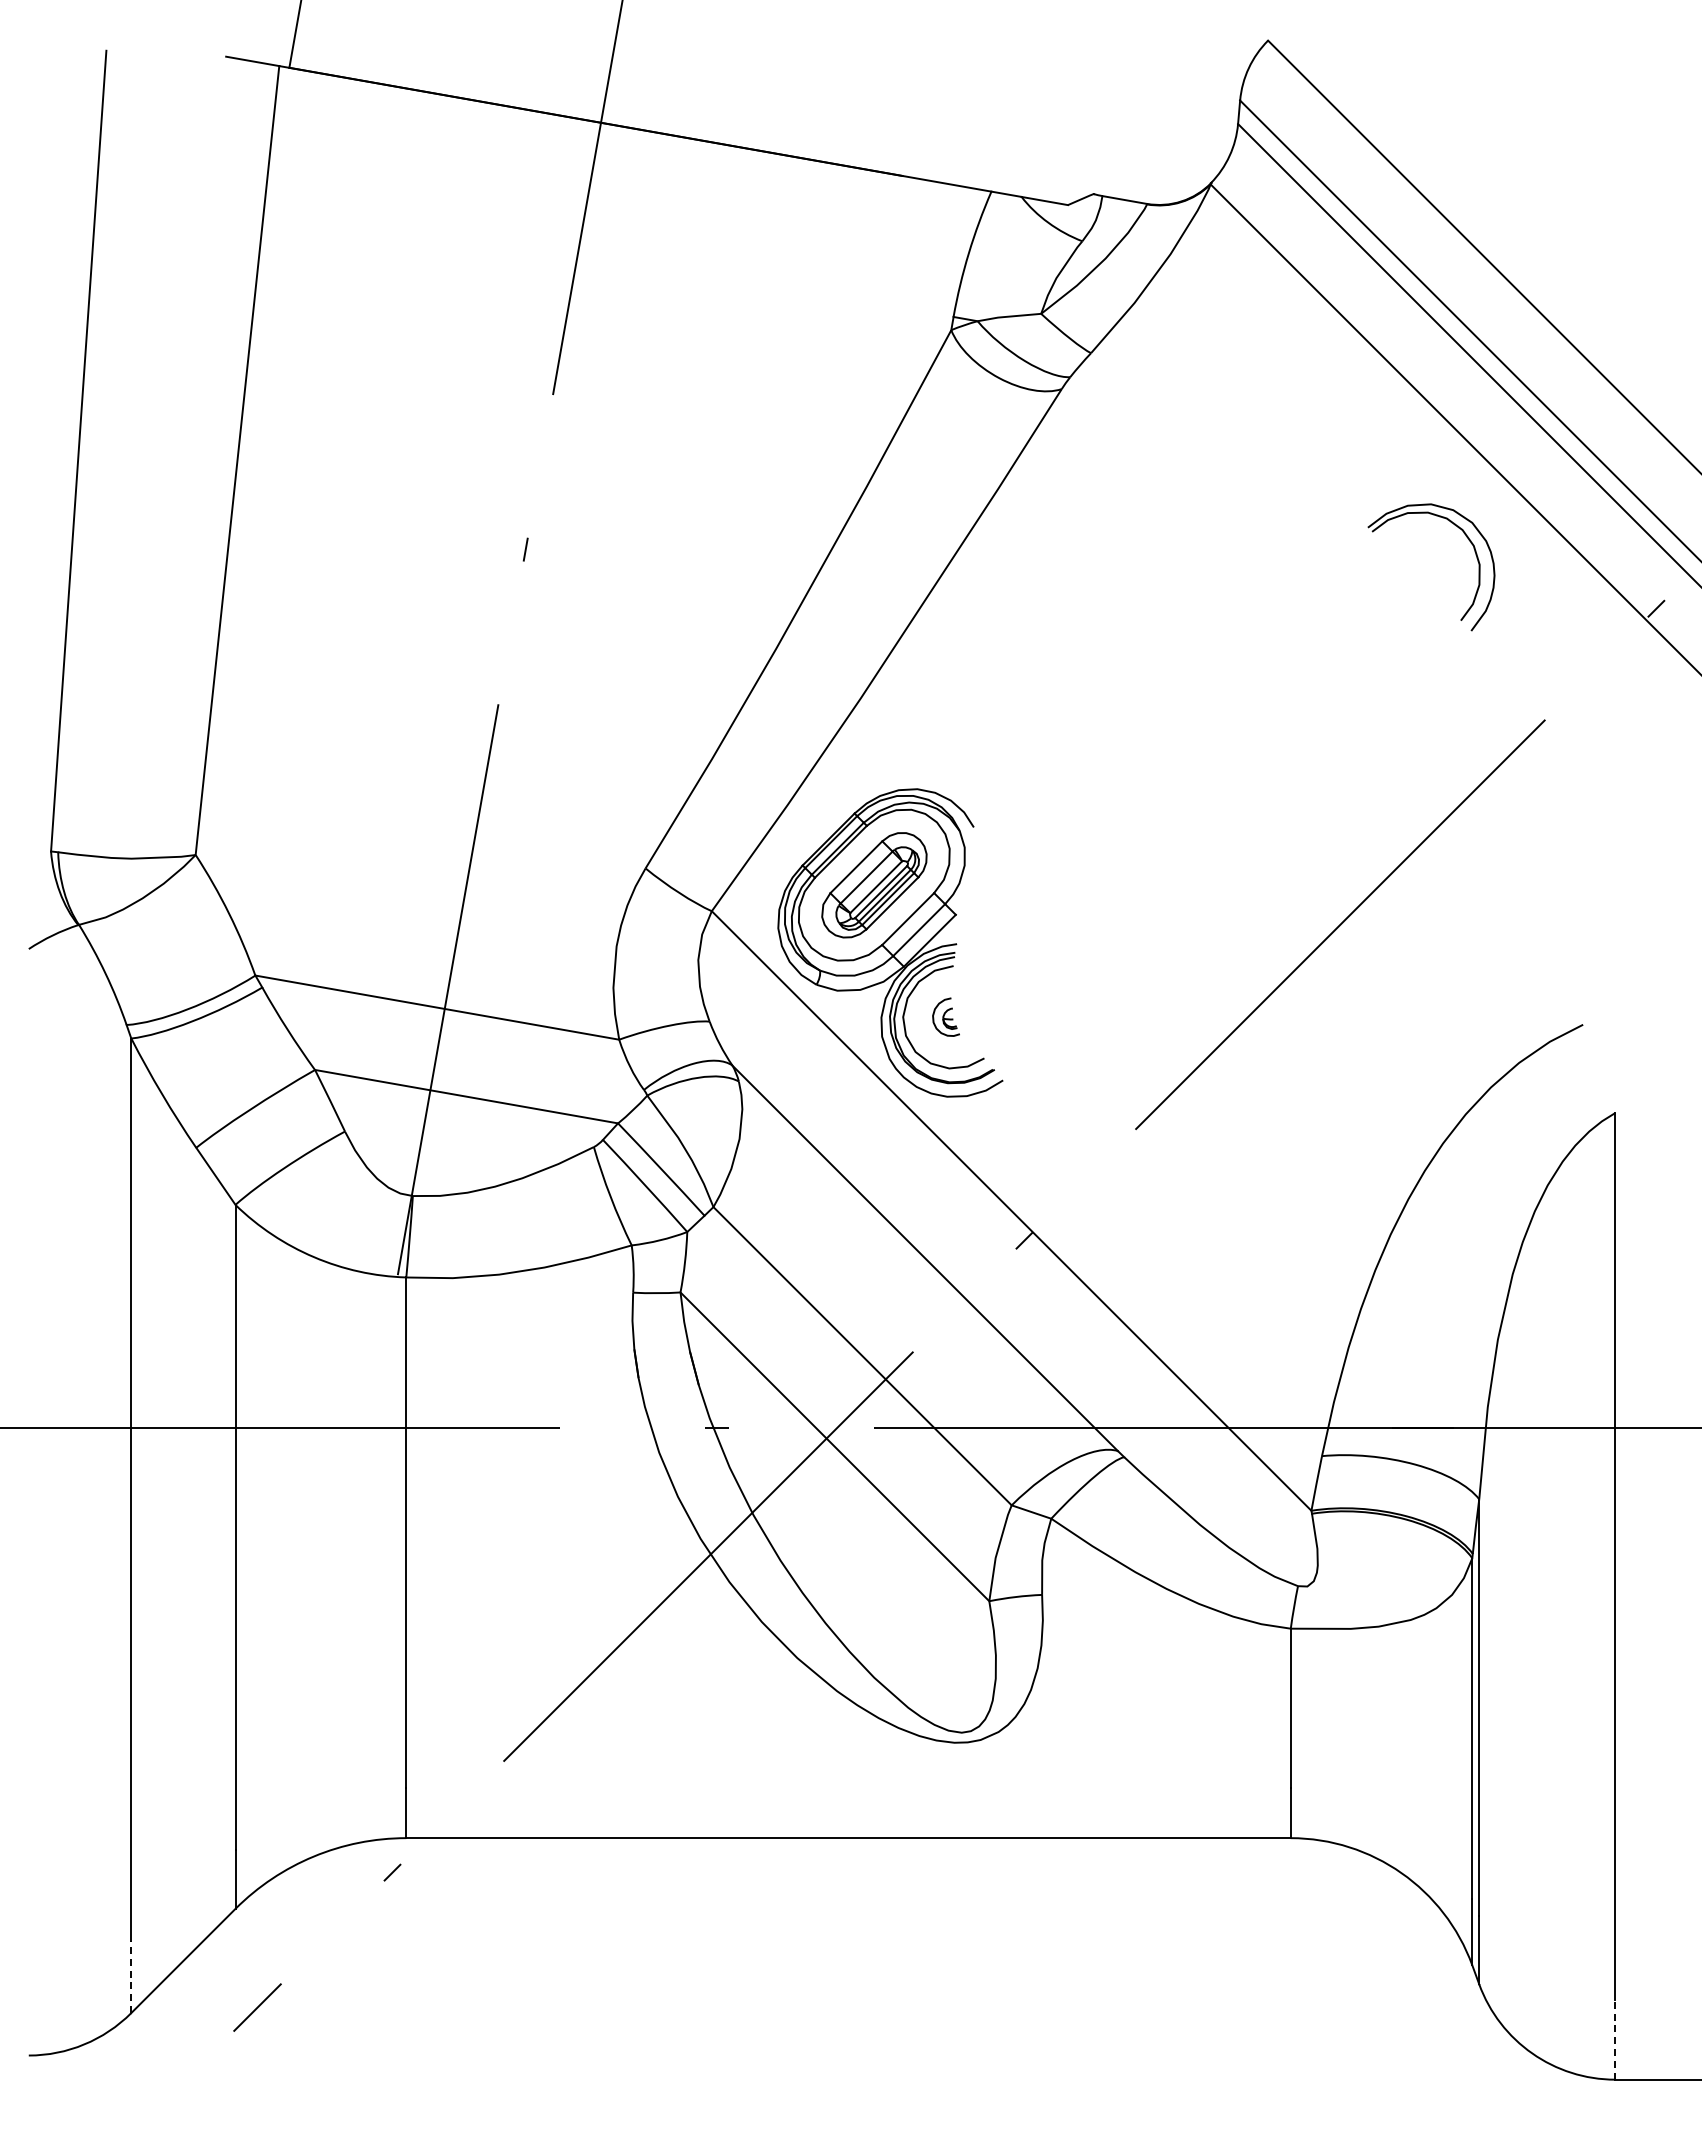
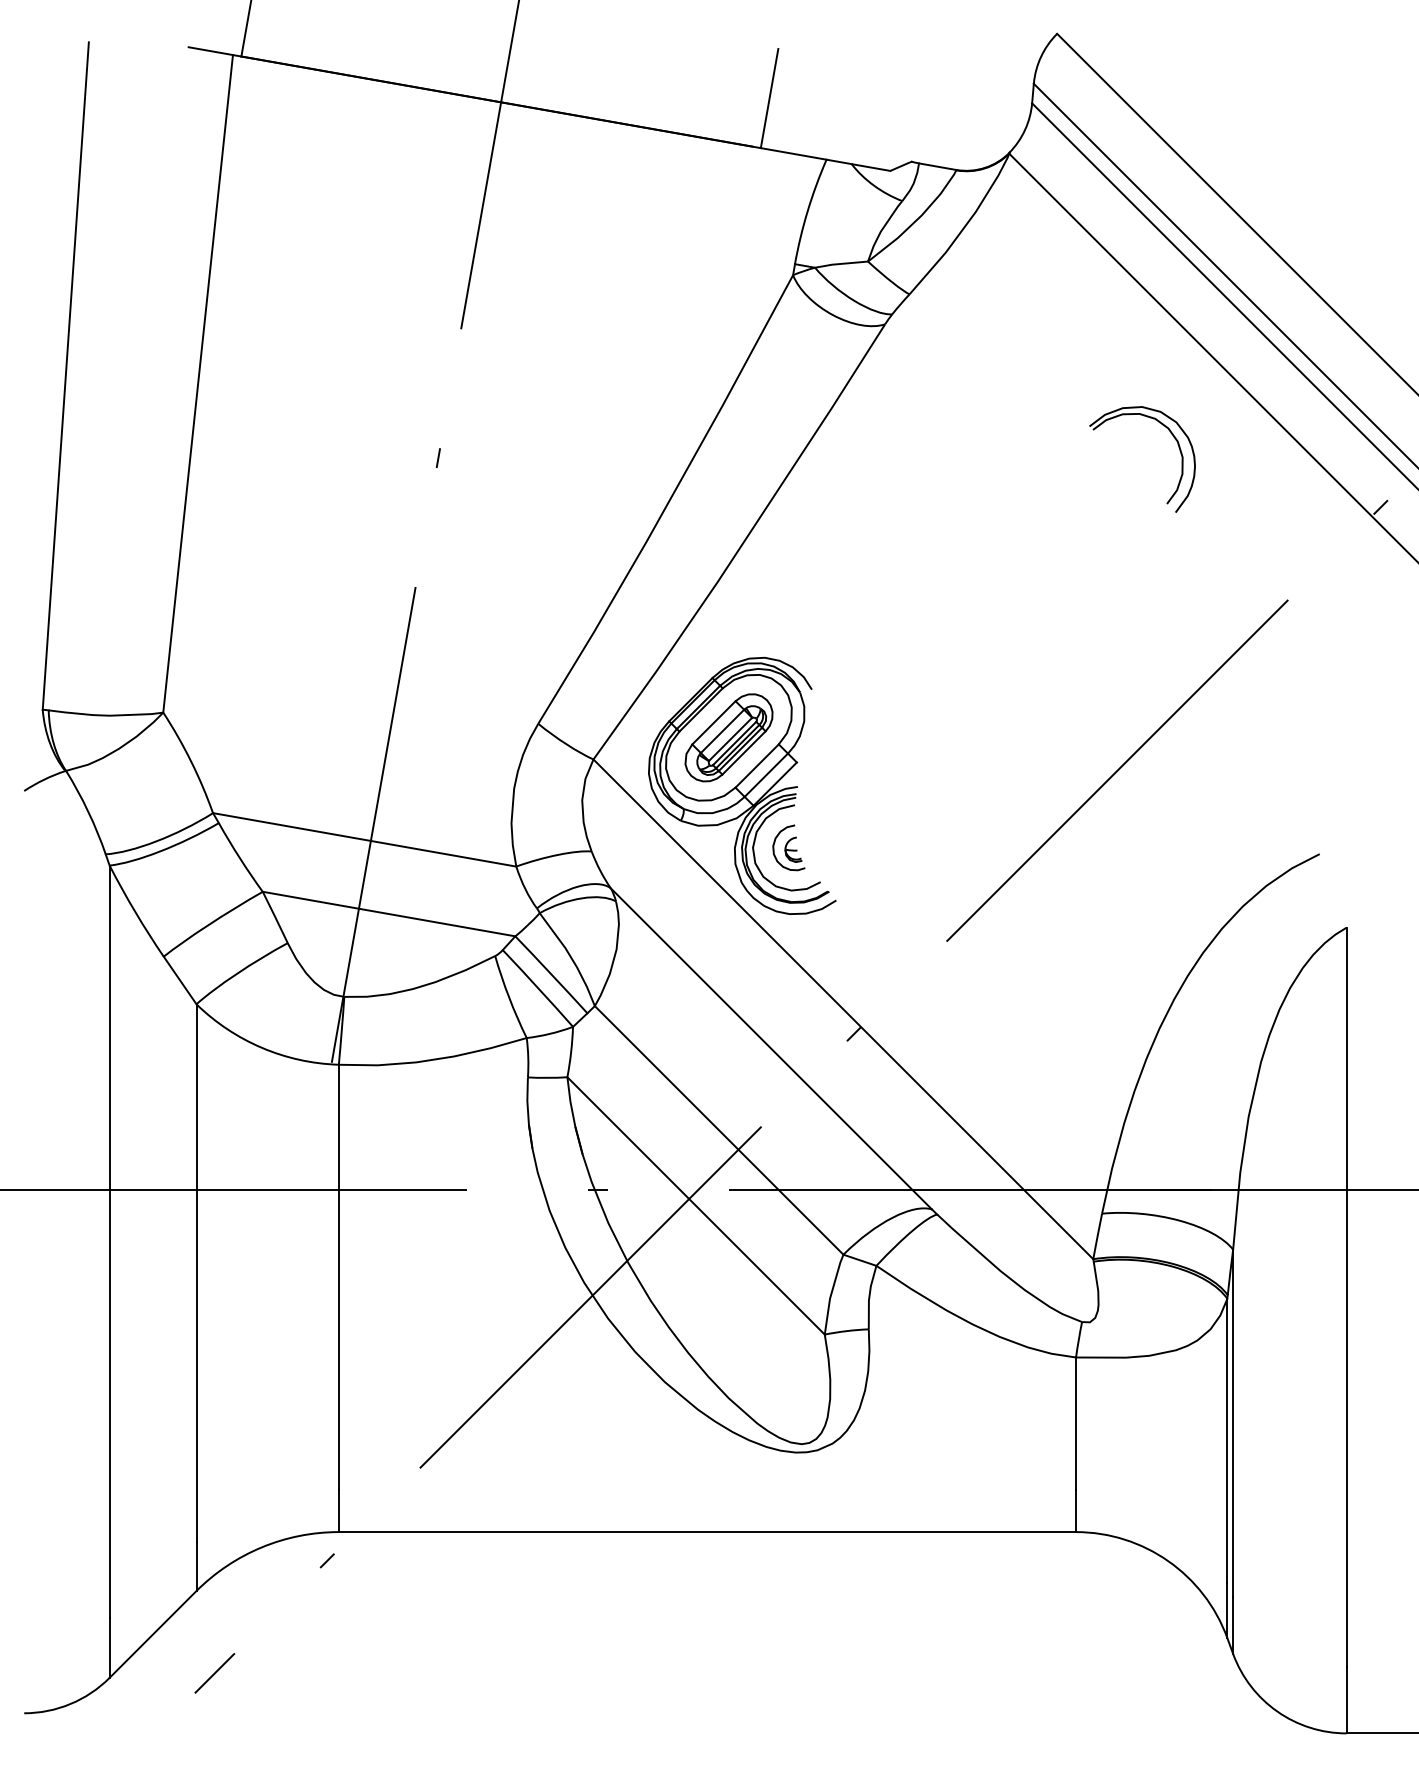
line: (922, 117) -> (769, 97), added
part: (1474, 552) -> (1178, 447), moved
part: (945, 1016) -> (788, 847), size x1.43
line: (131, 1977) -> (109, 1648), dashed -> solid
line: (1615, 2039) -> (1346, 1699), dashed -> solid

